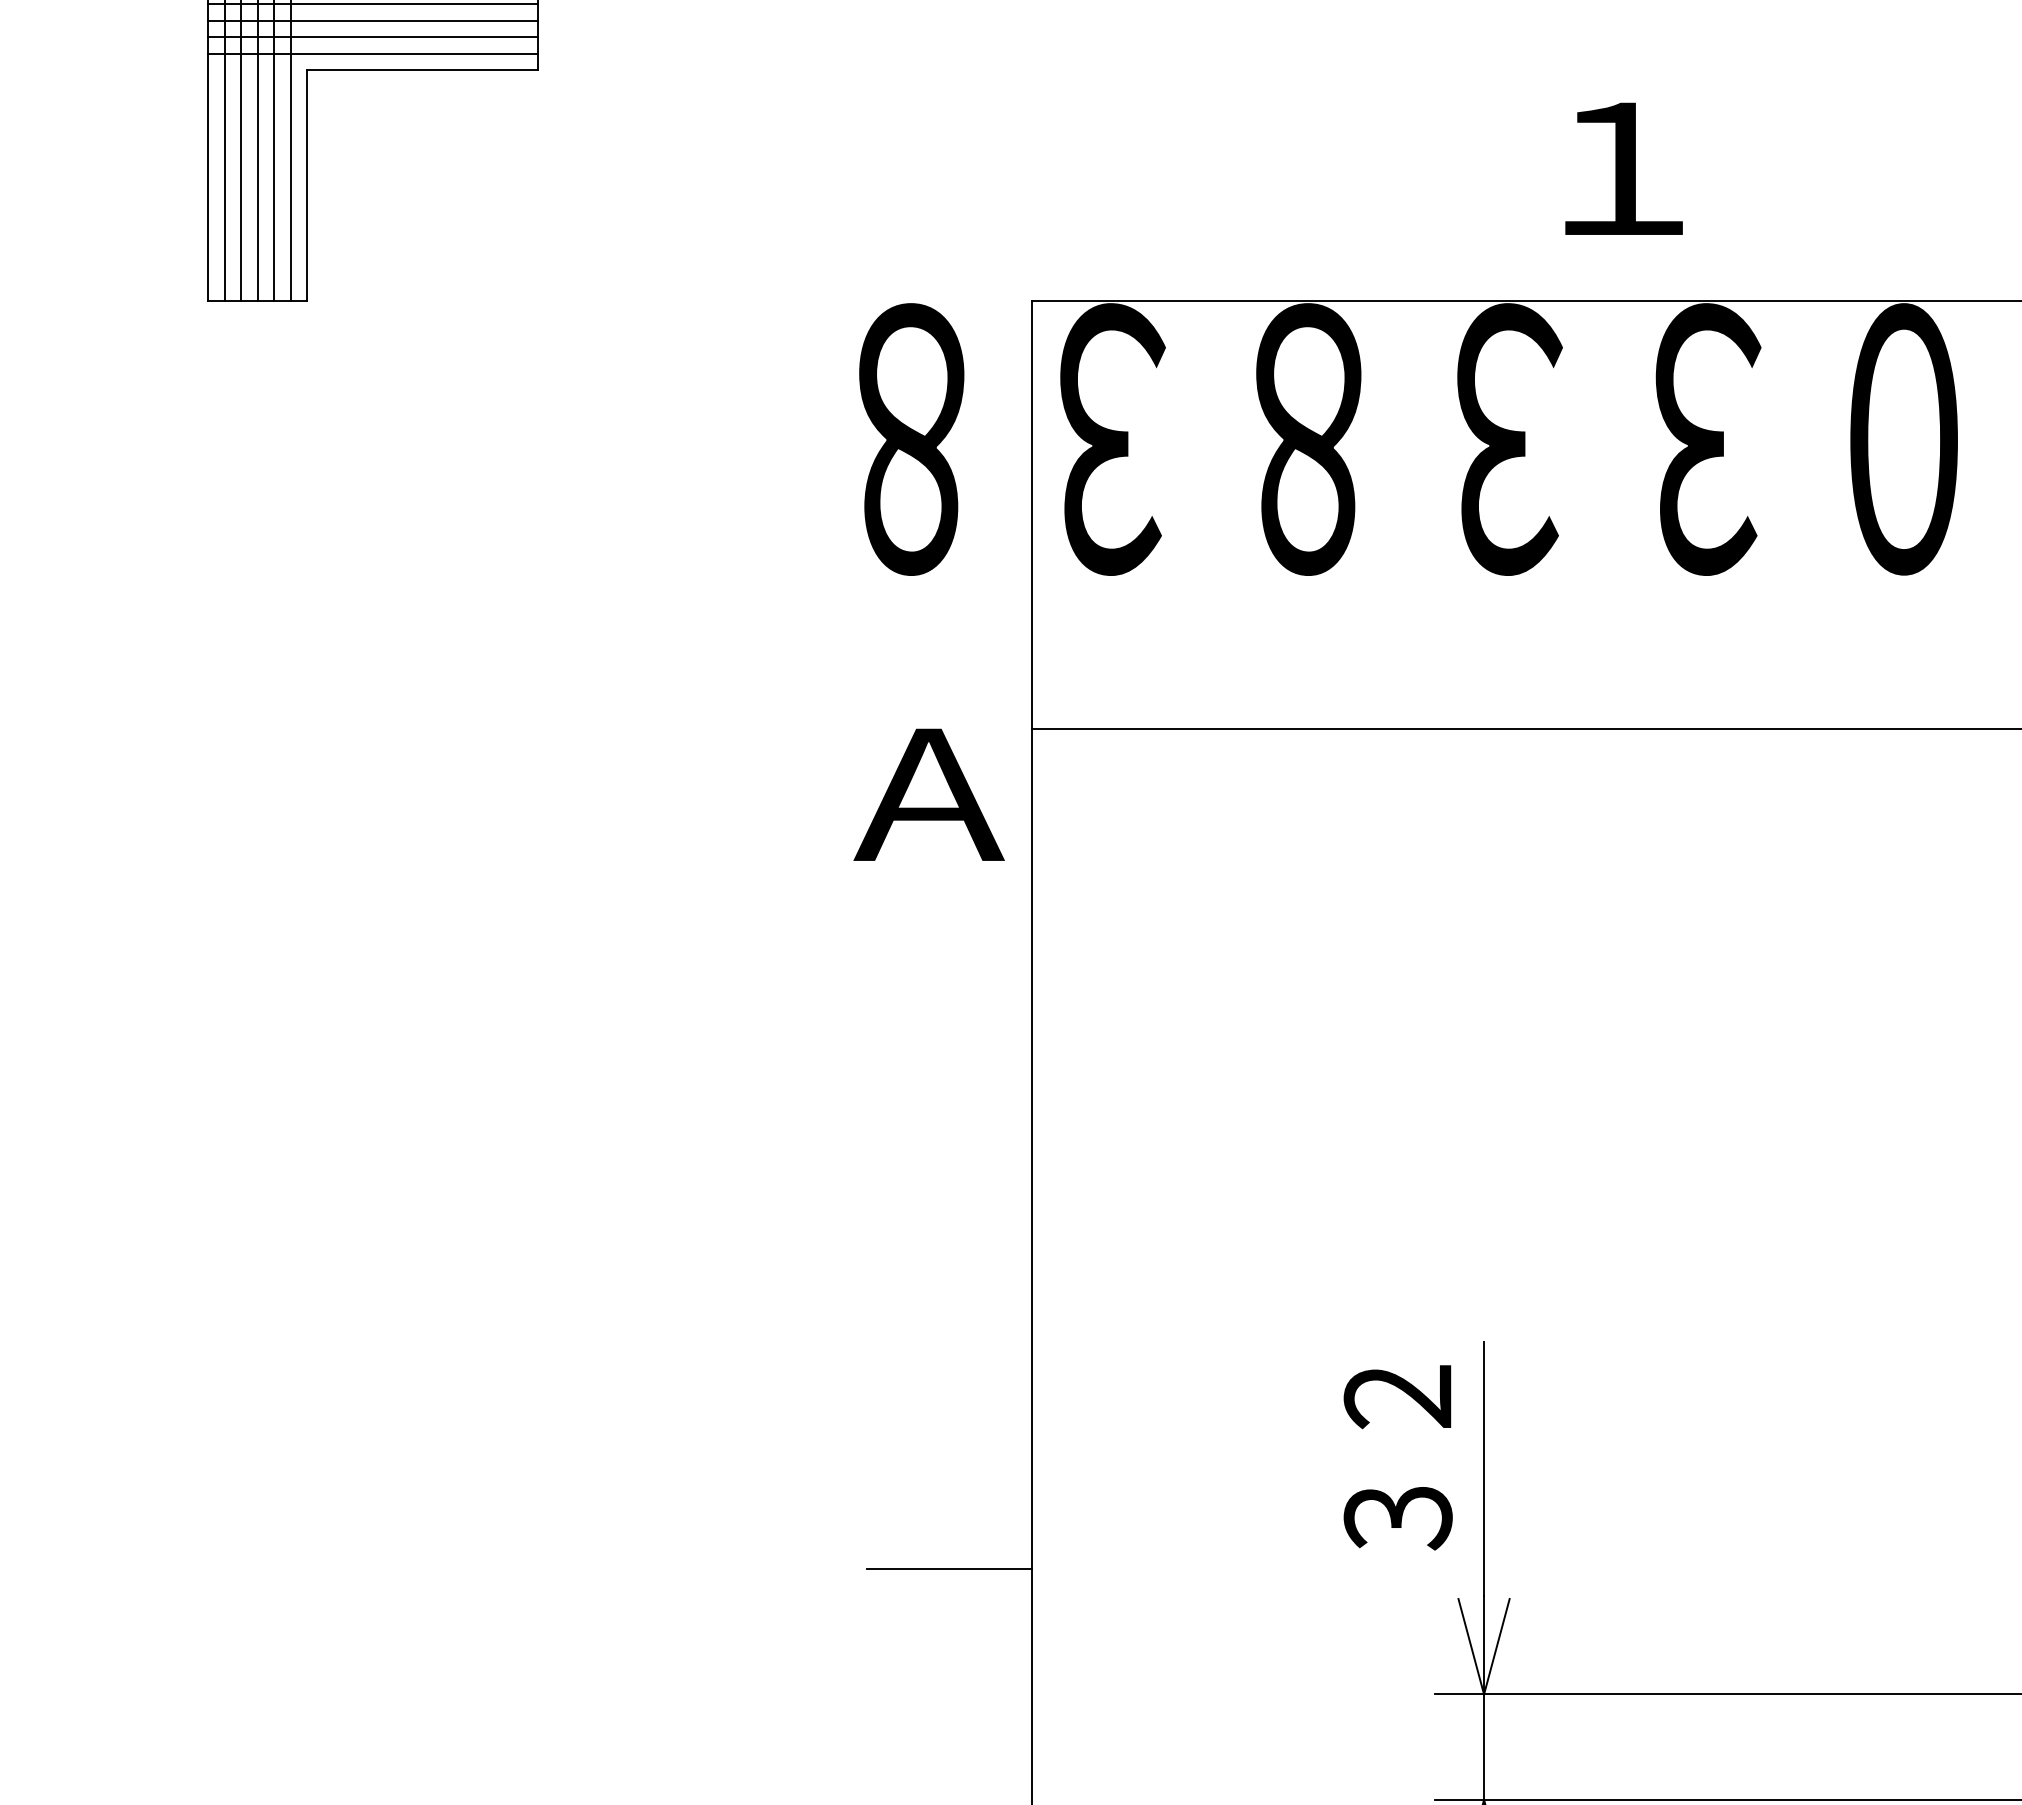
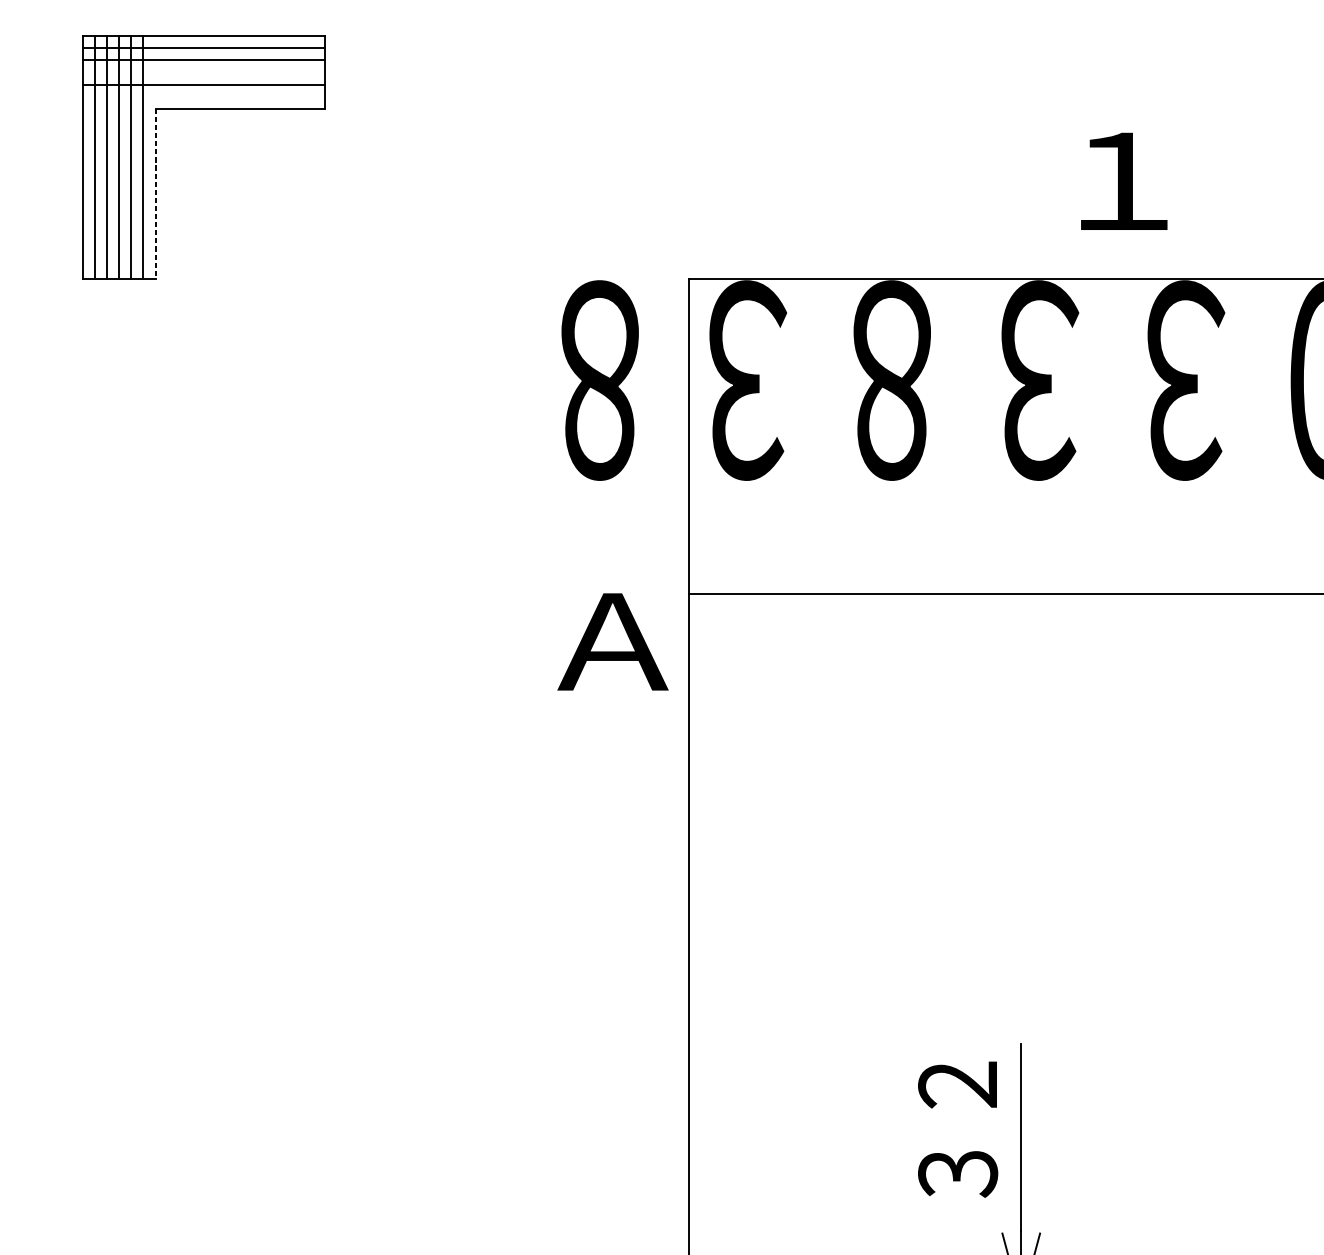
line: (372, 20) -> (203, 72), removed
line: (372, 53) -> (203, 96), removed
line: (307, 186) -> (155, 194), solid -> dashed
line: (949, 1569) -> (627, 1211), removed

